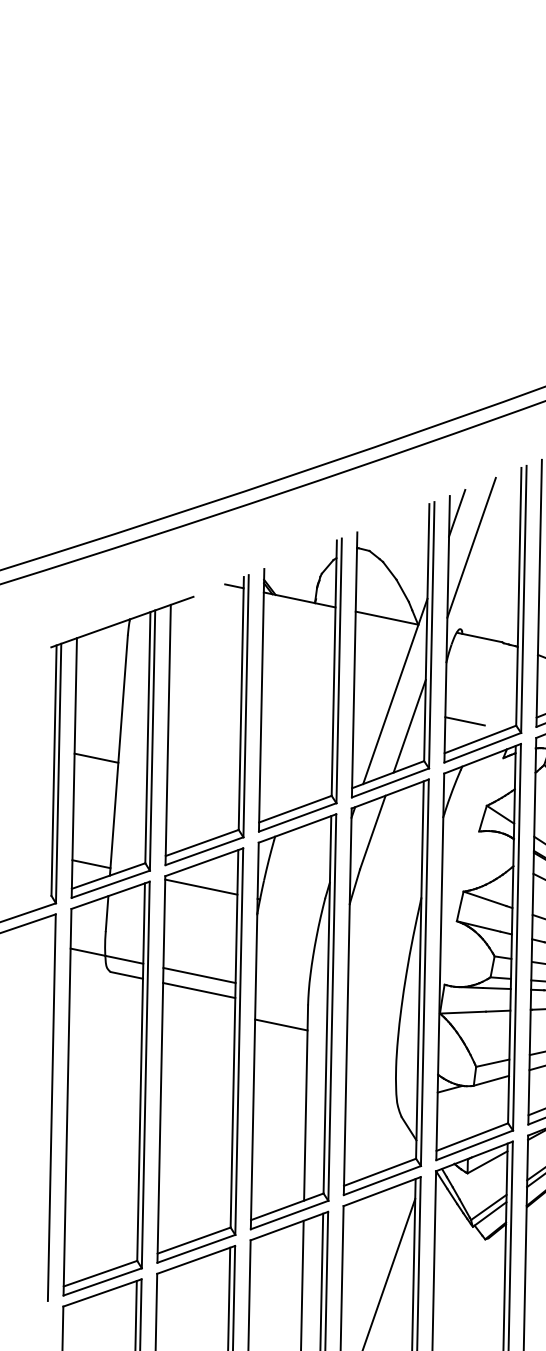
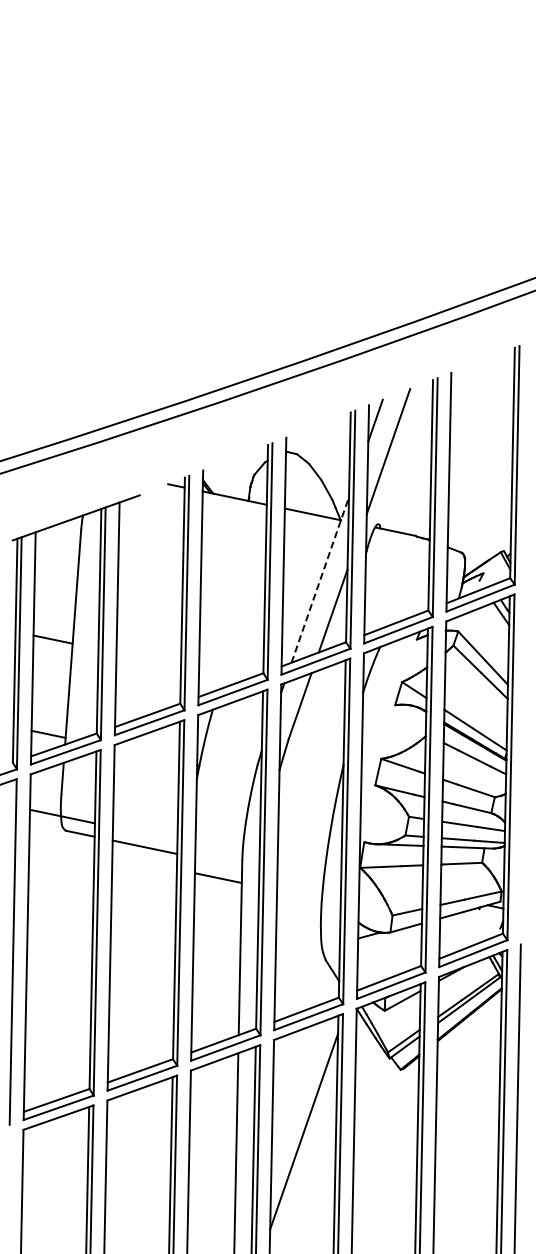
line: (395, 690) -> (320, 579), solid -> dashed
line: (464, 721) -> (382, 606), removed
line: (200, 886) -> (146, 754), removed
line: (199, 975) -> (145, 833), removed

